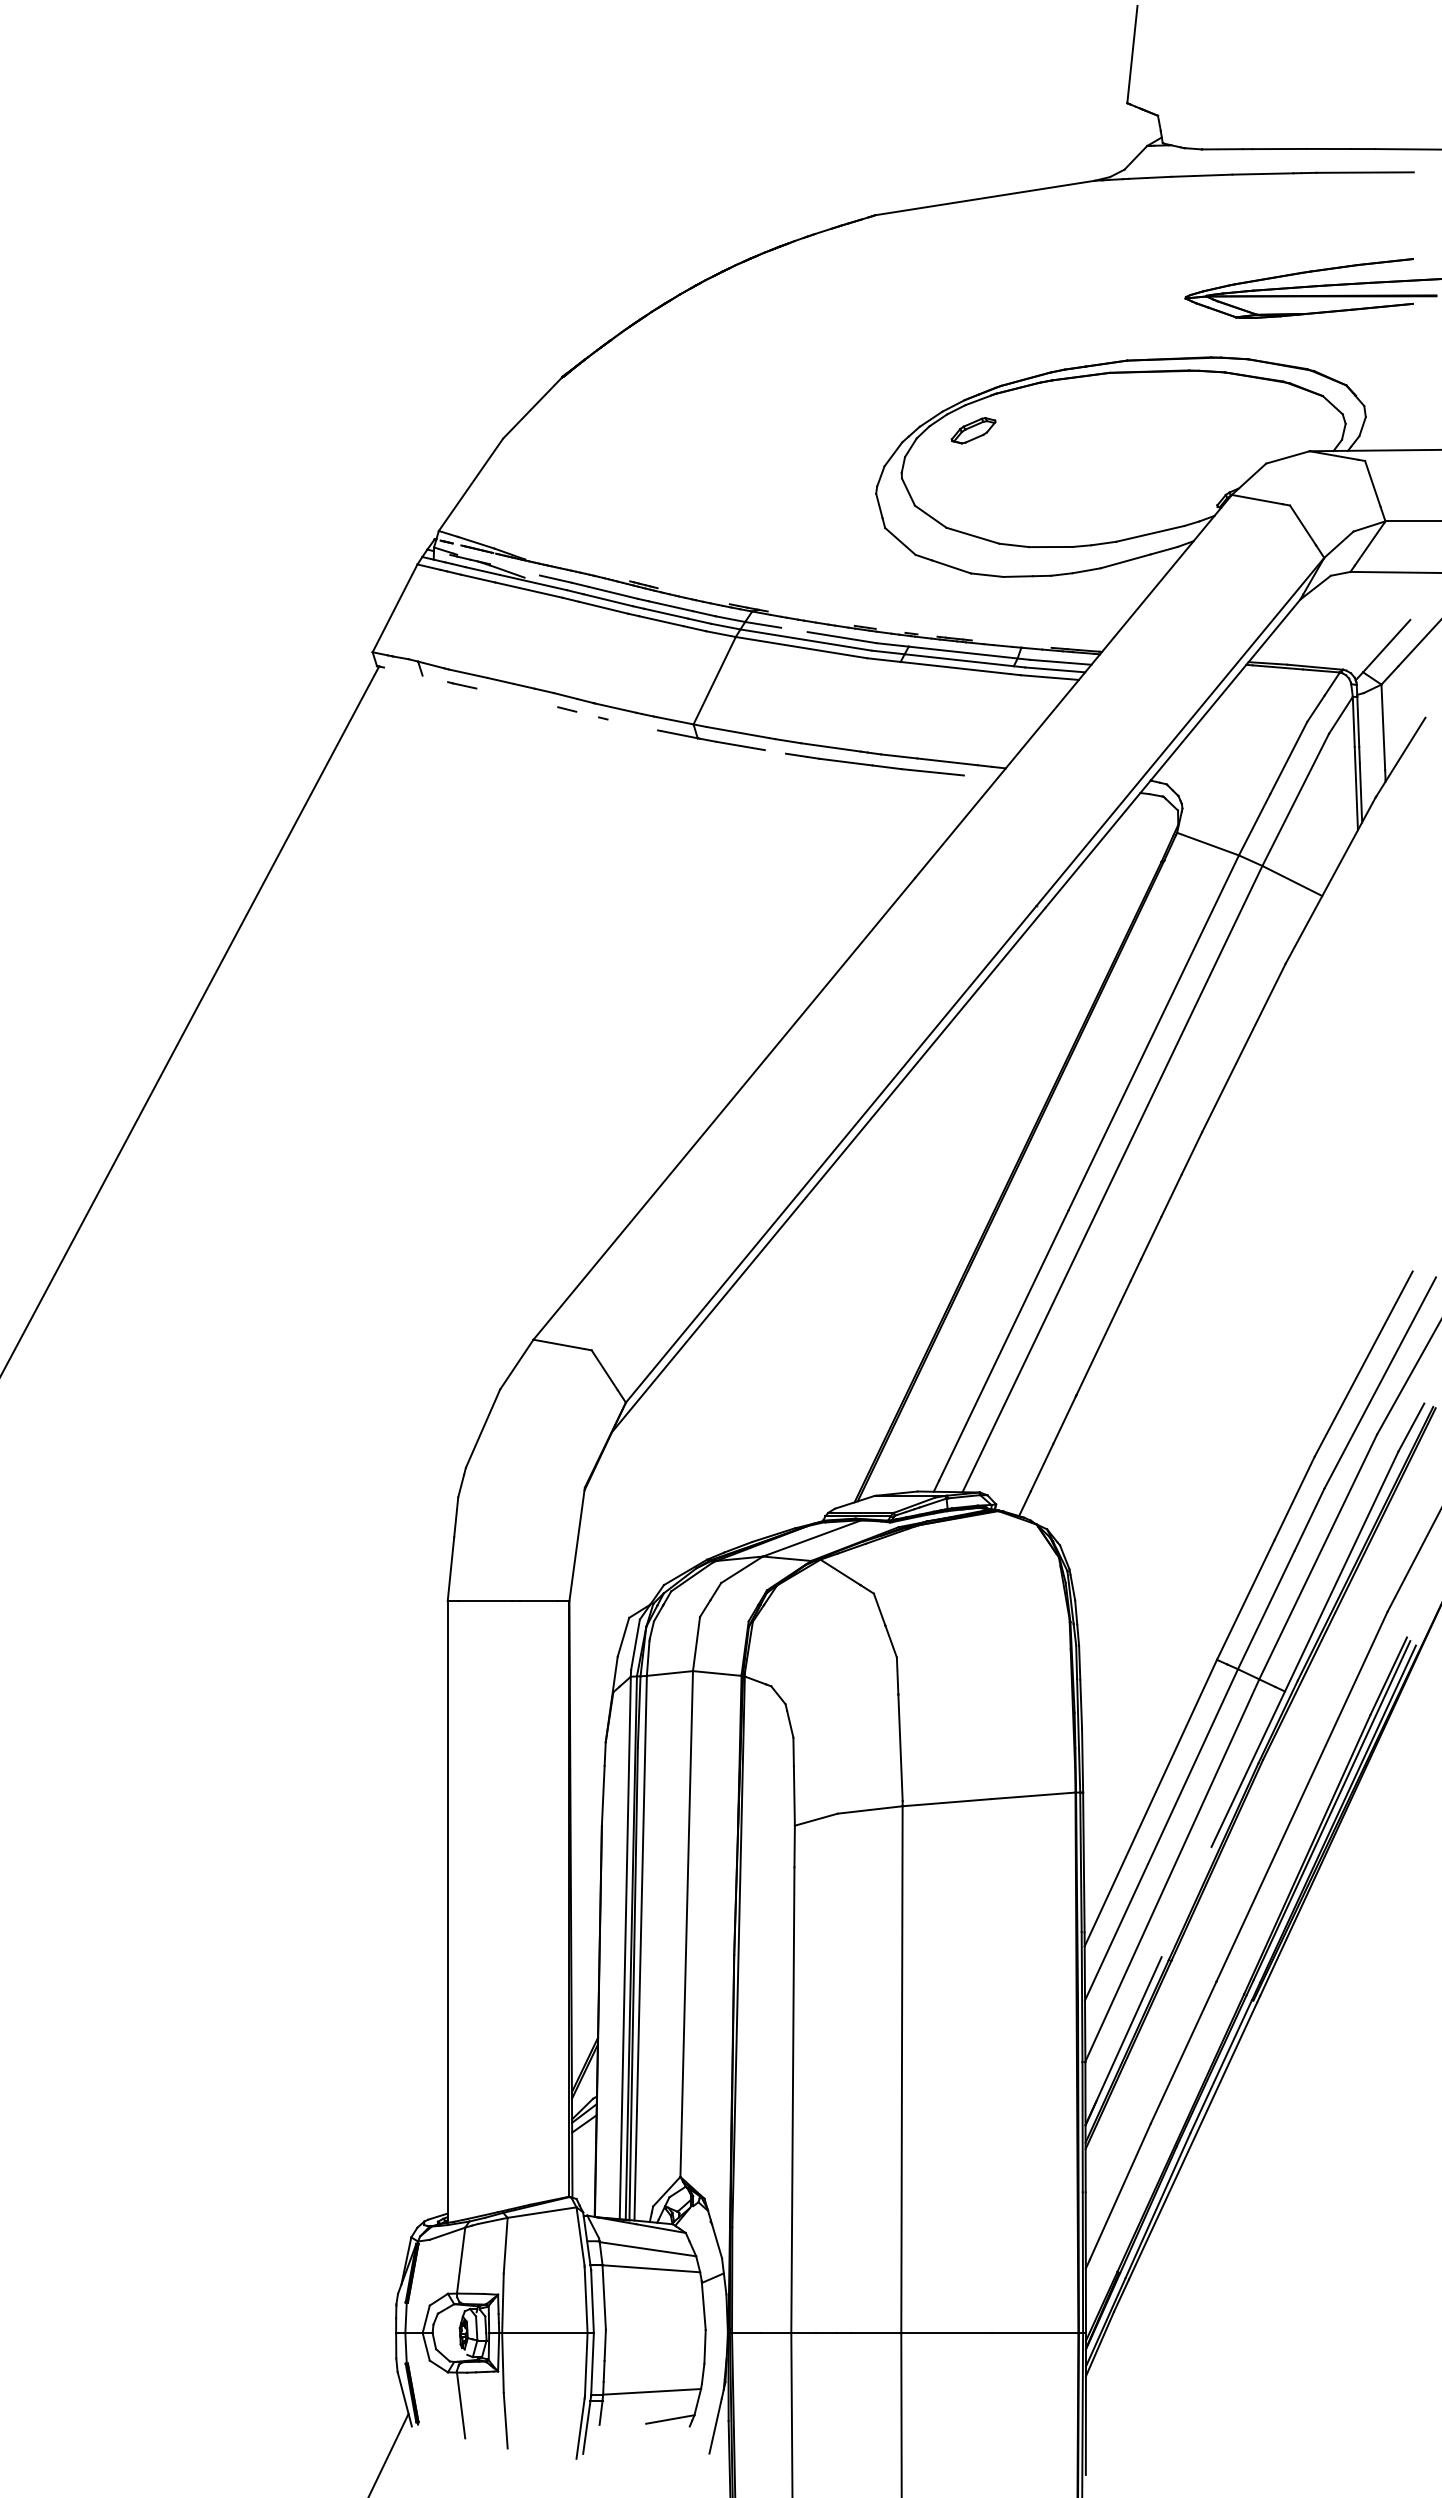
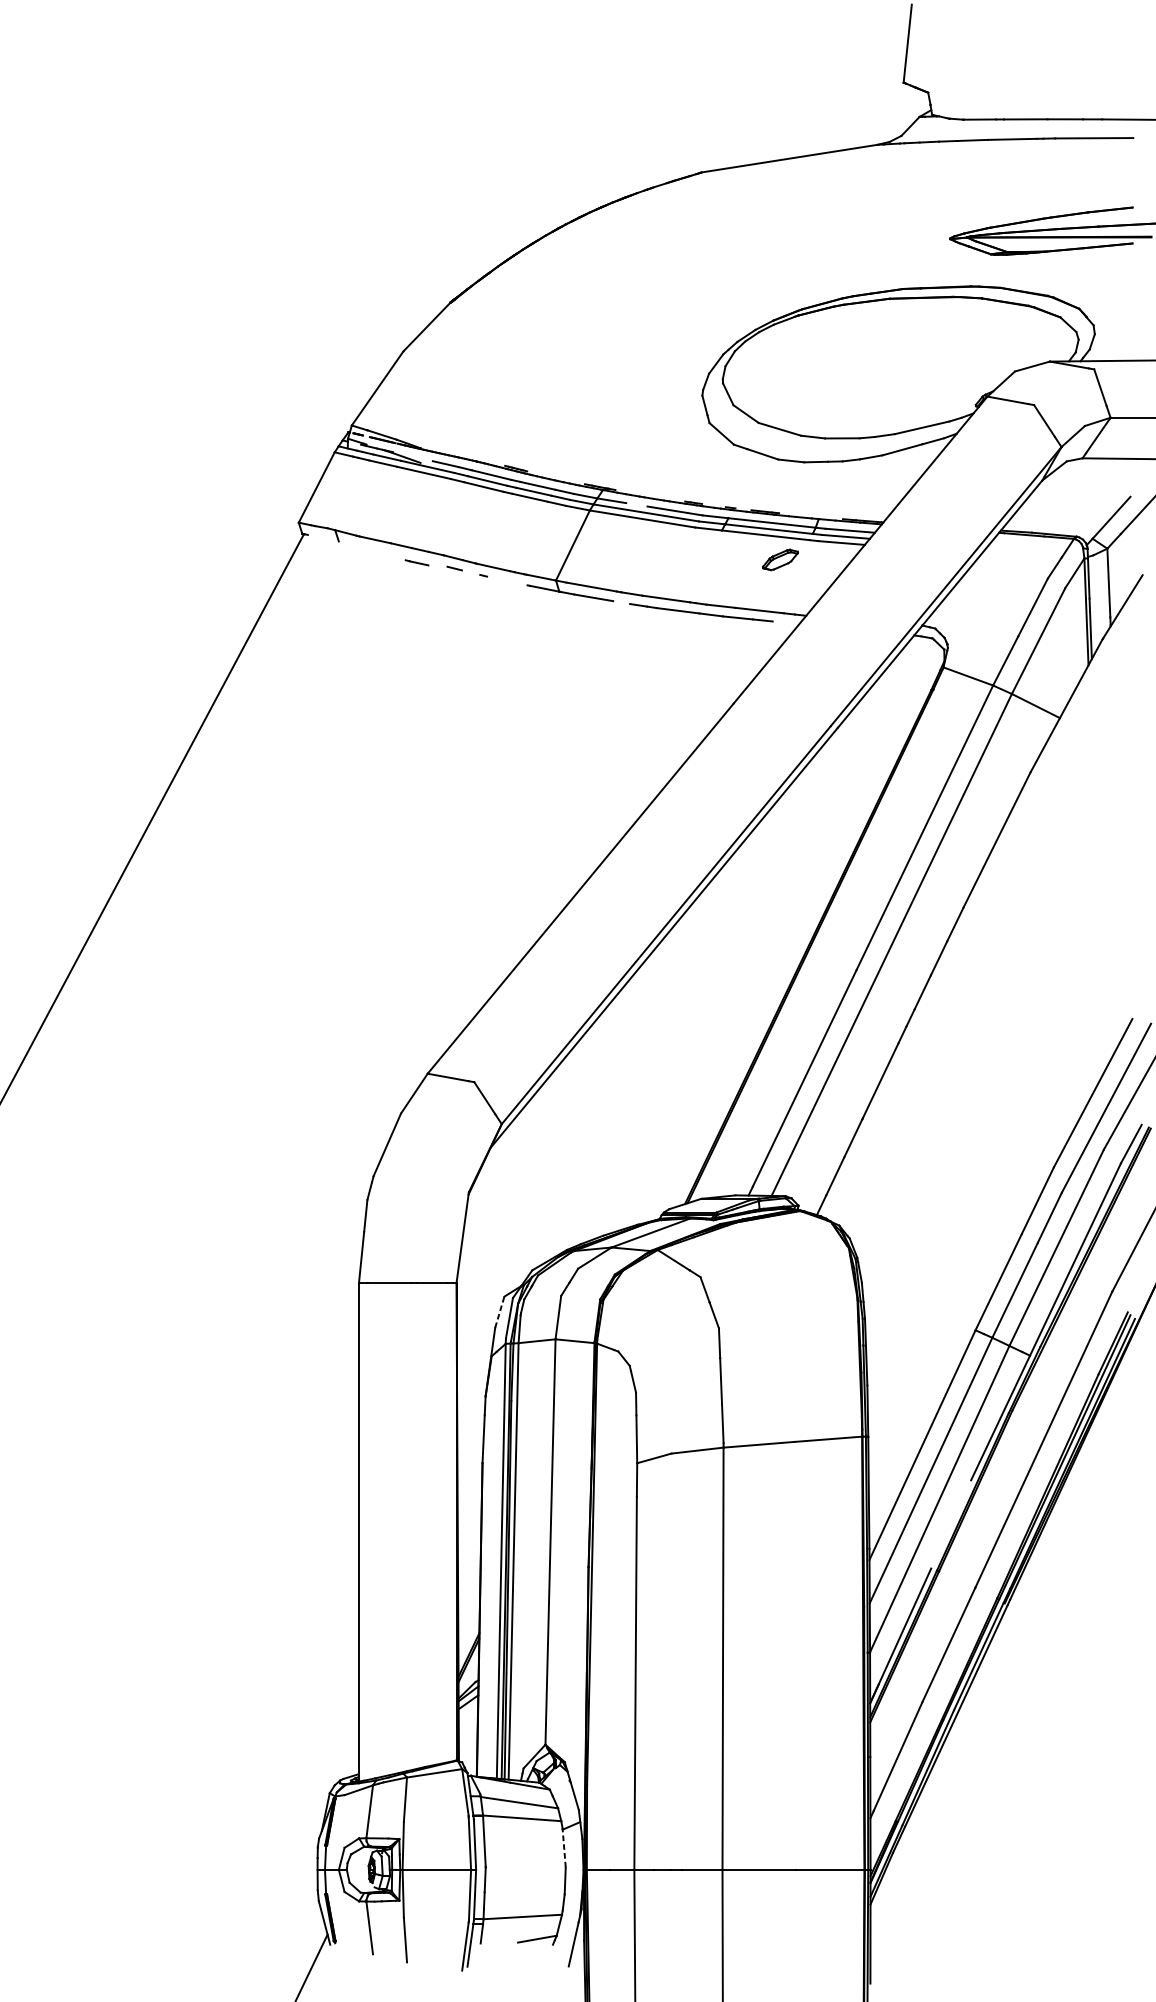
part: (973, 430) -> (780, 559), moved
line: (462, 685) -> (417, 562), moved
line: (623, 1636) -> (499, 1311), solid -> dashed
line: (703, 2305) -> (563, 1847), solid -> dashed

